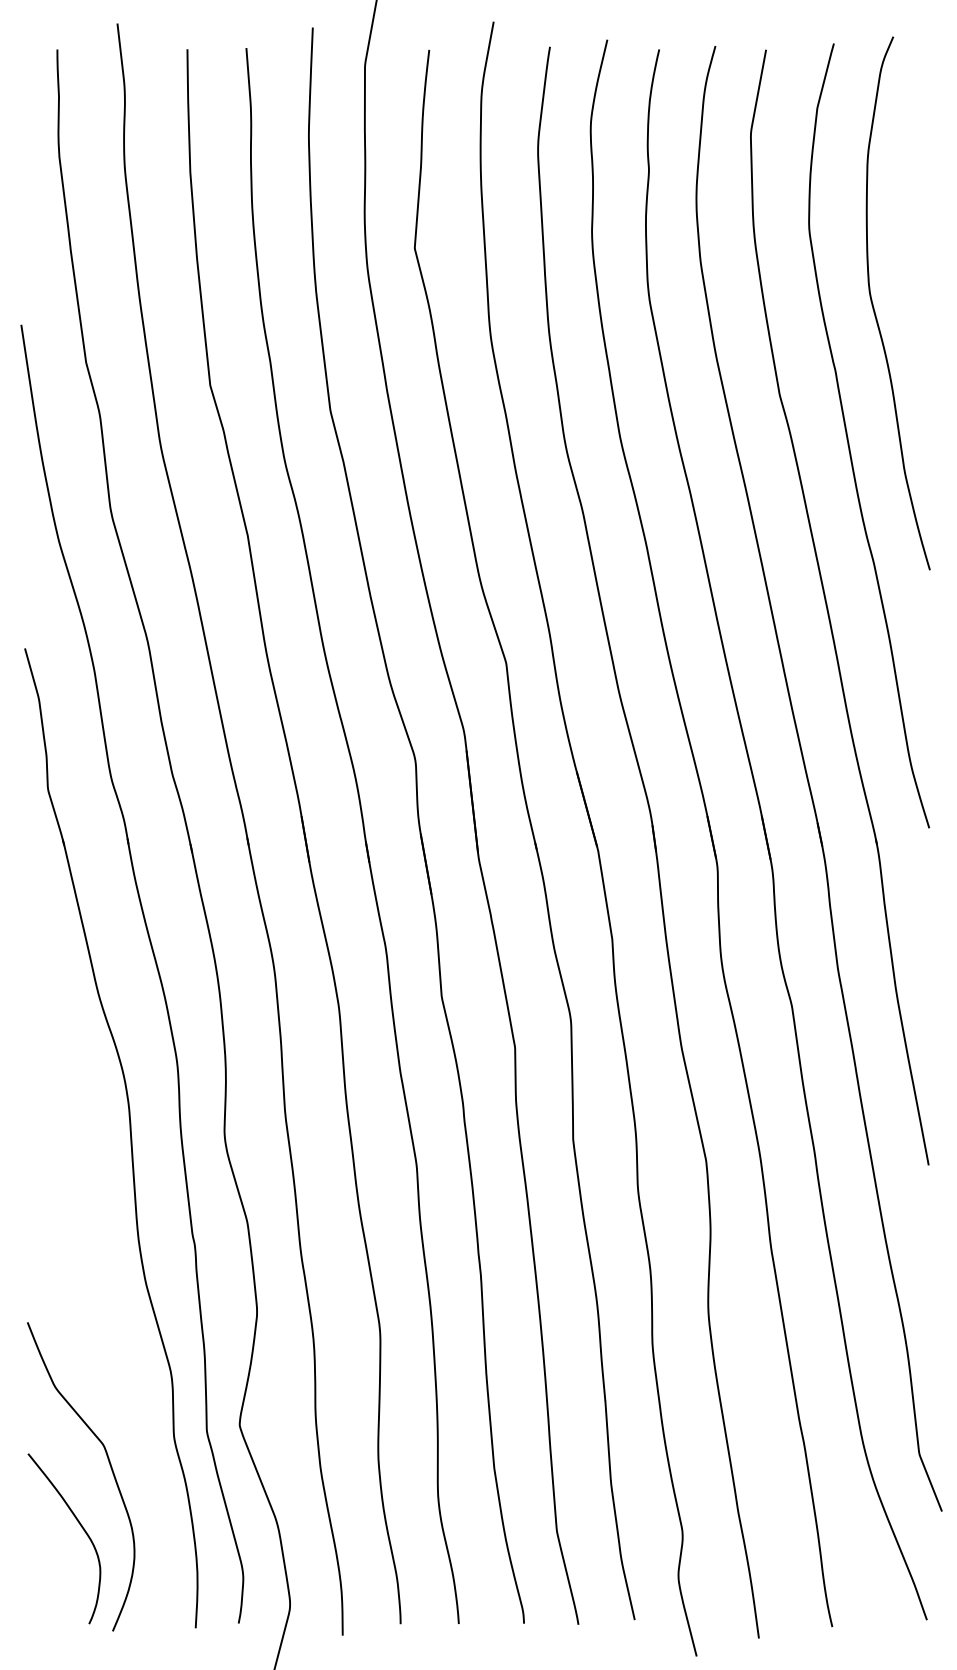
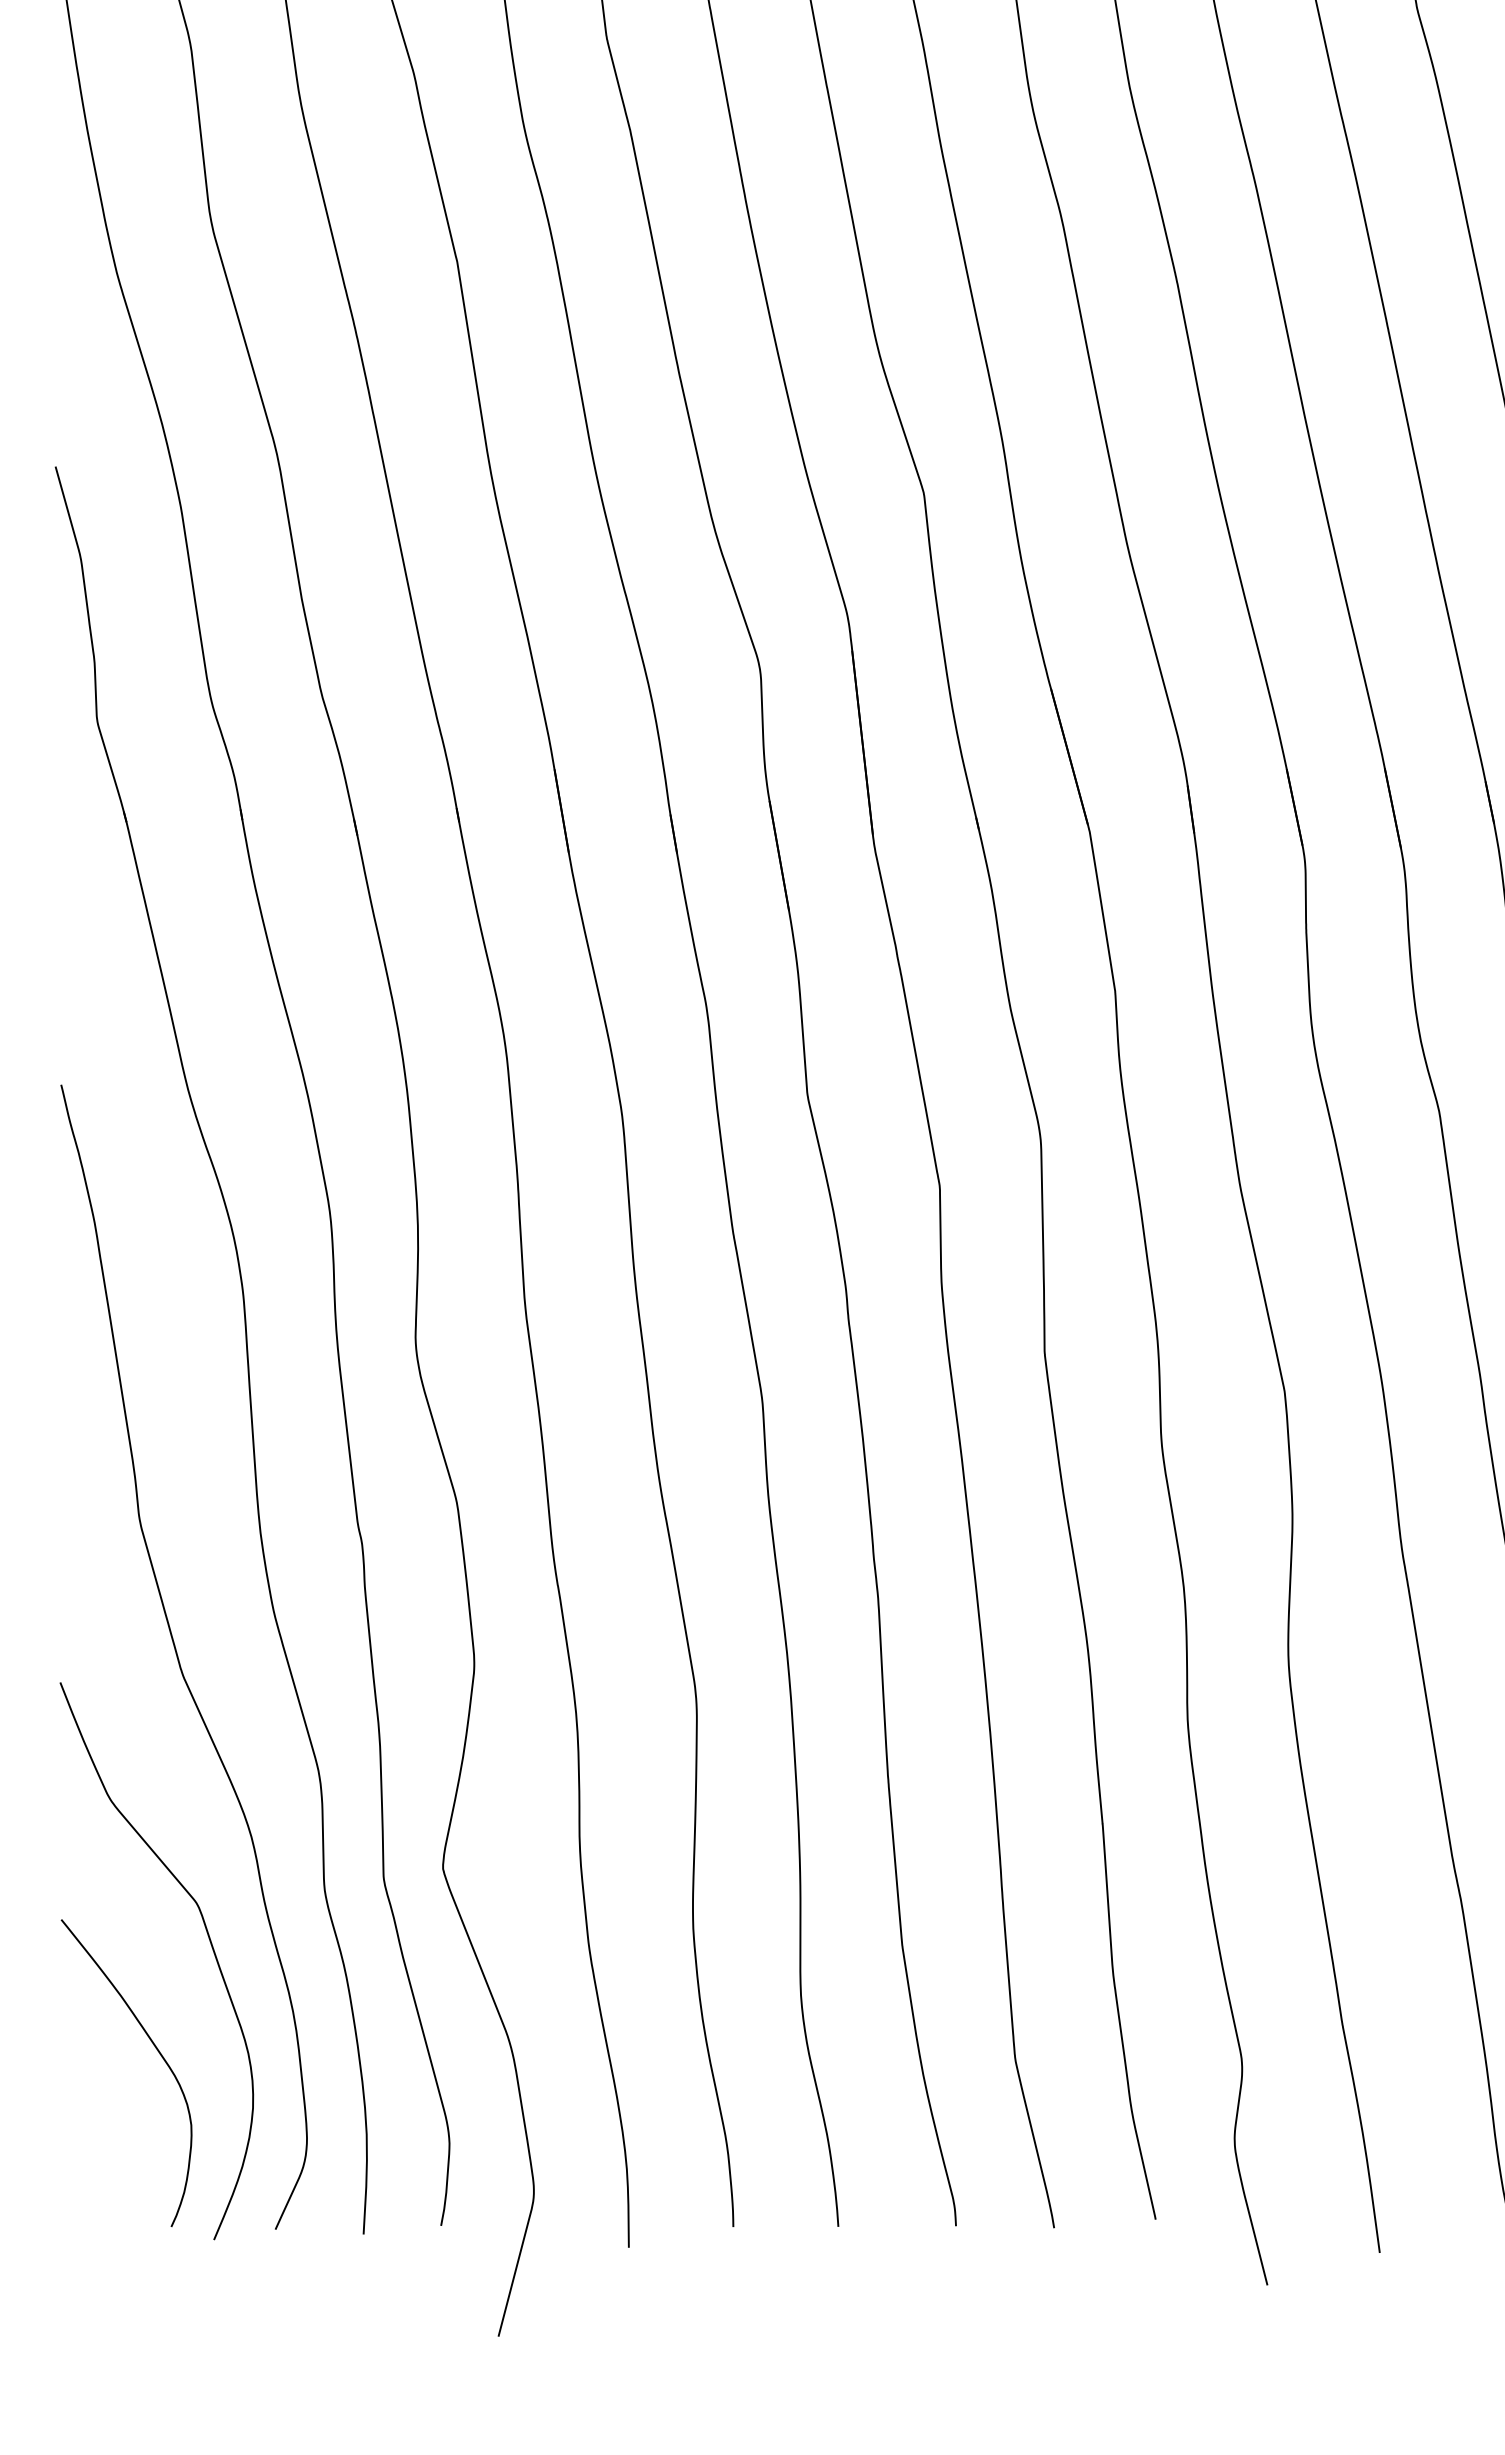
curve: (94, 1310) -> (180, 1661), added

